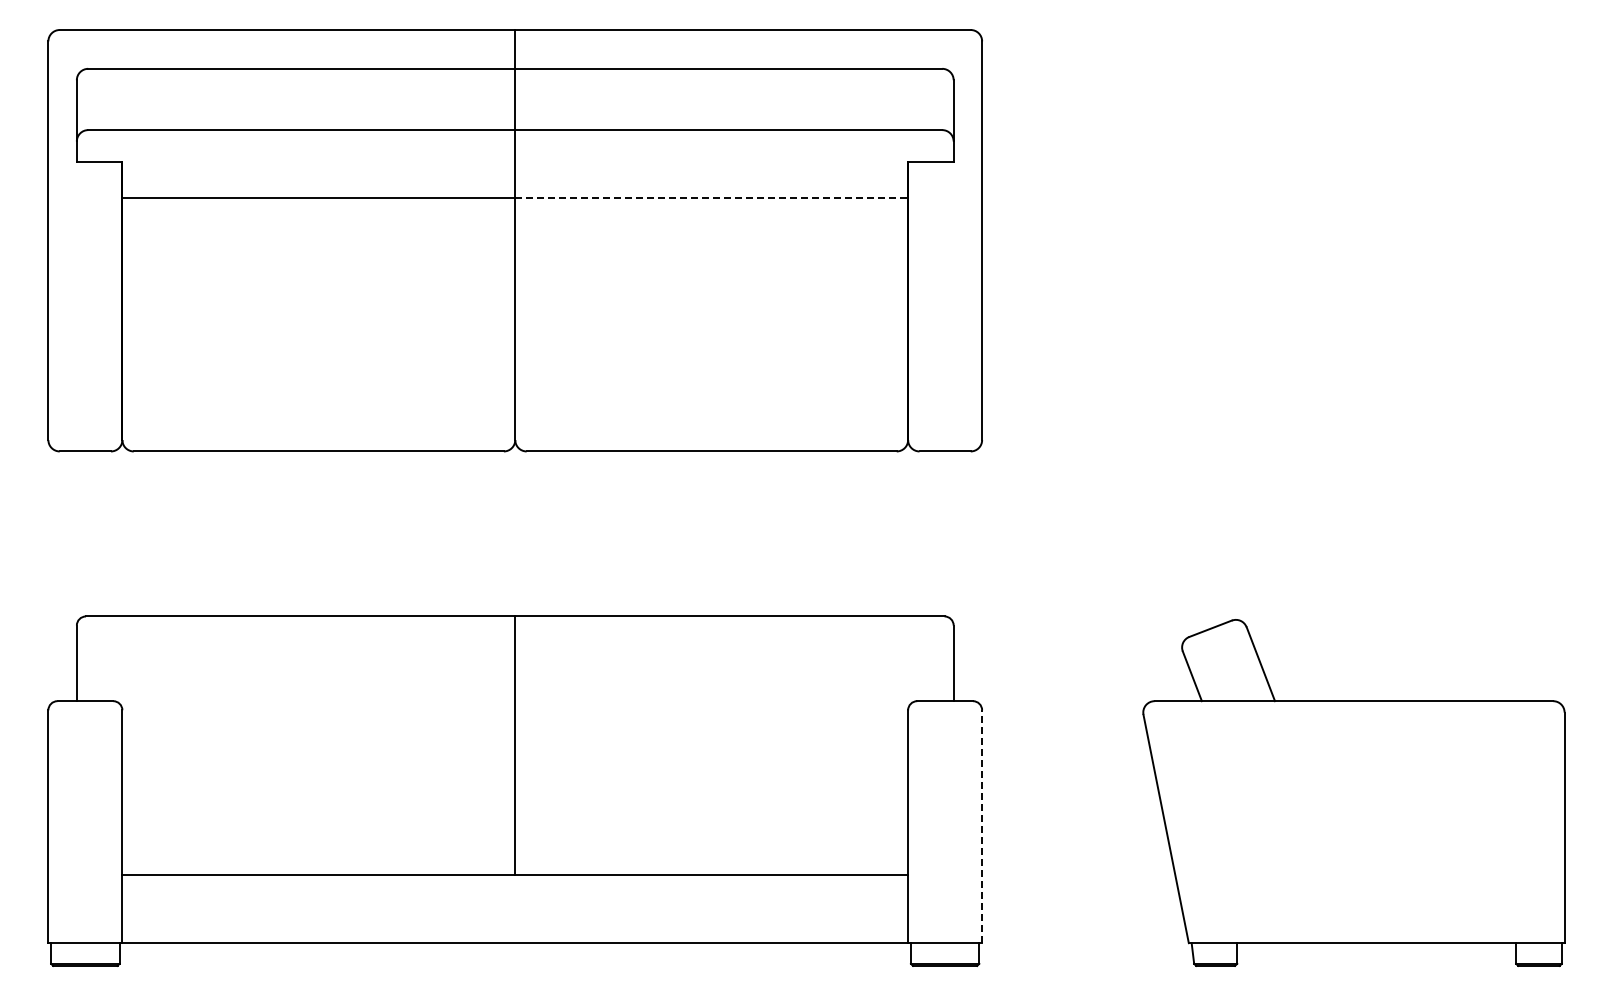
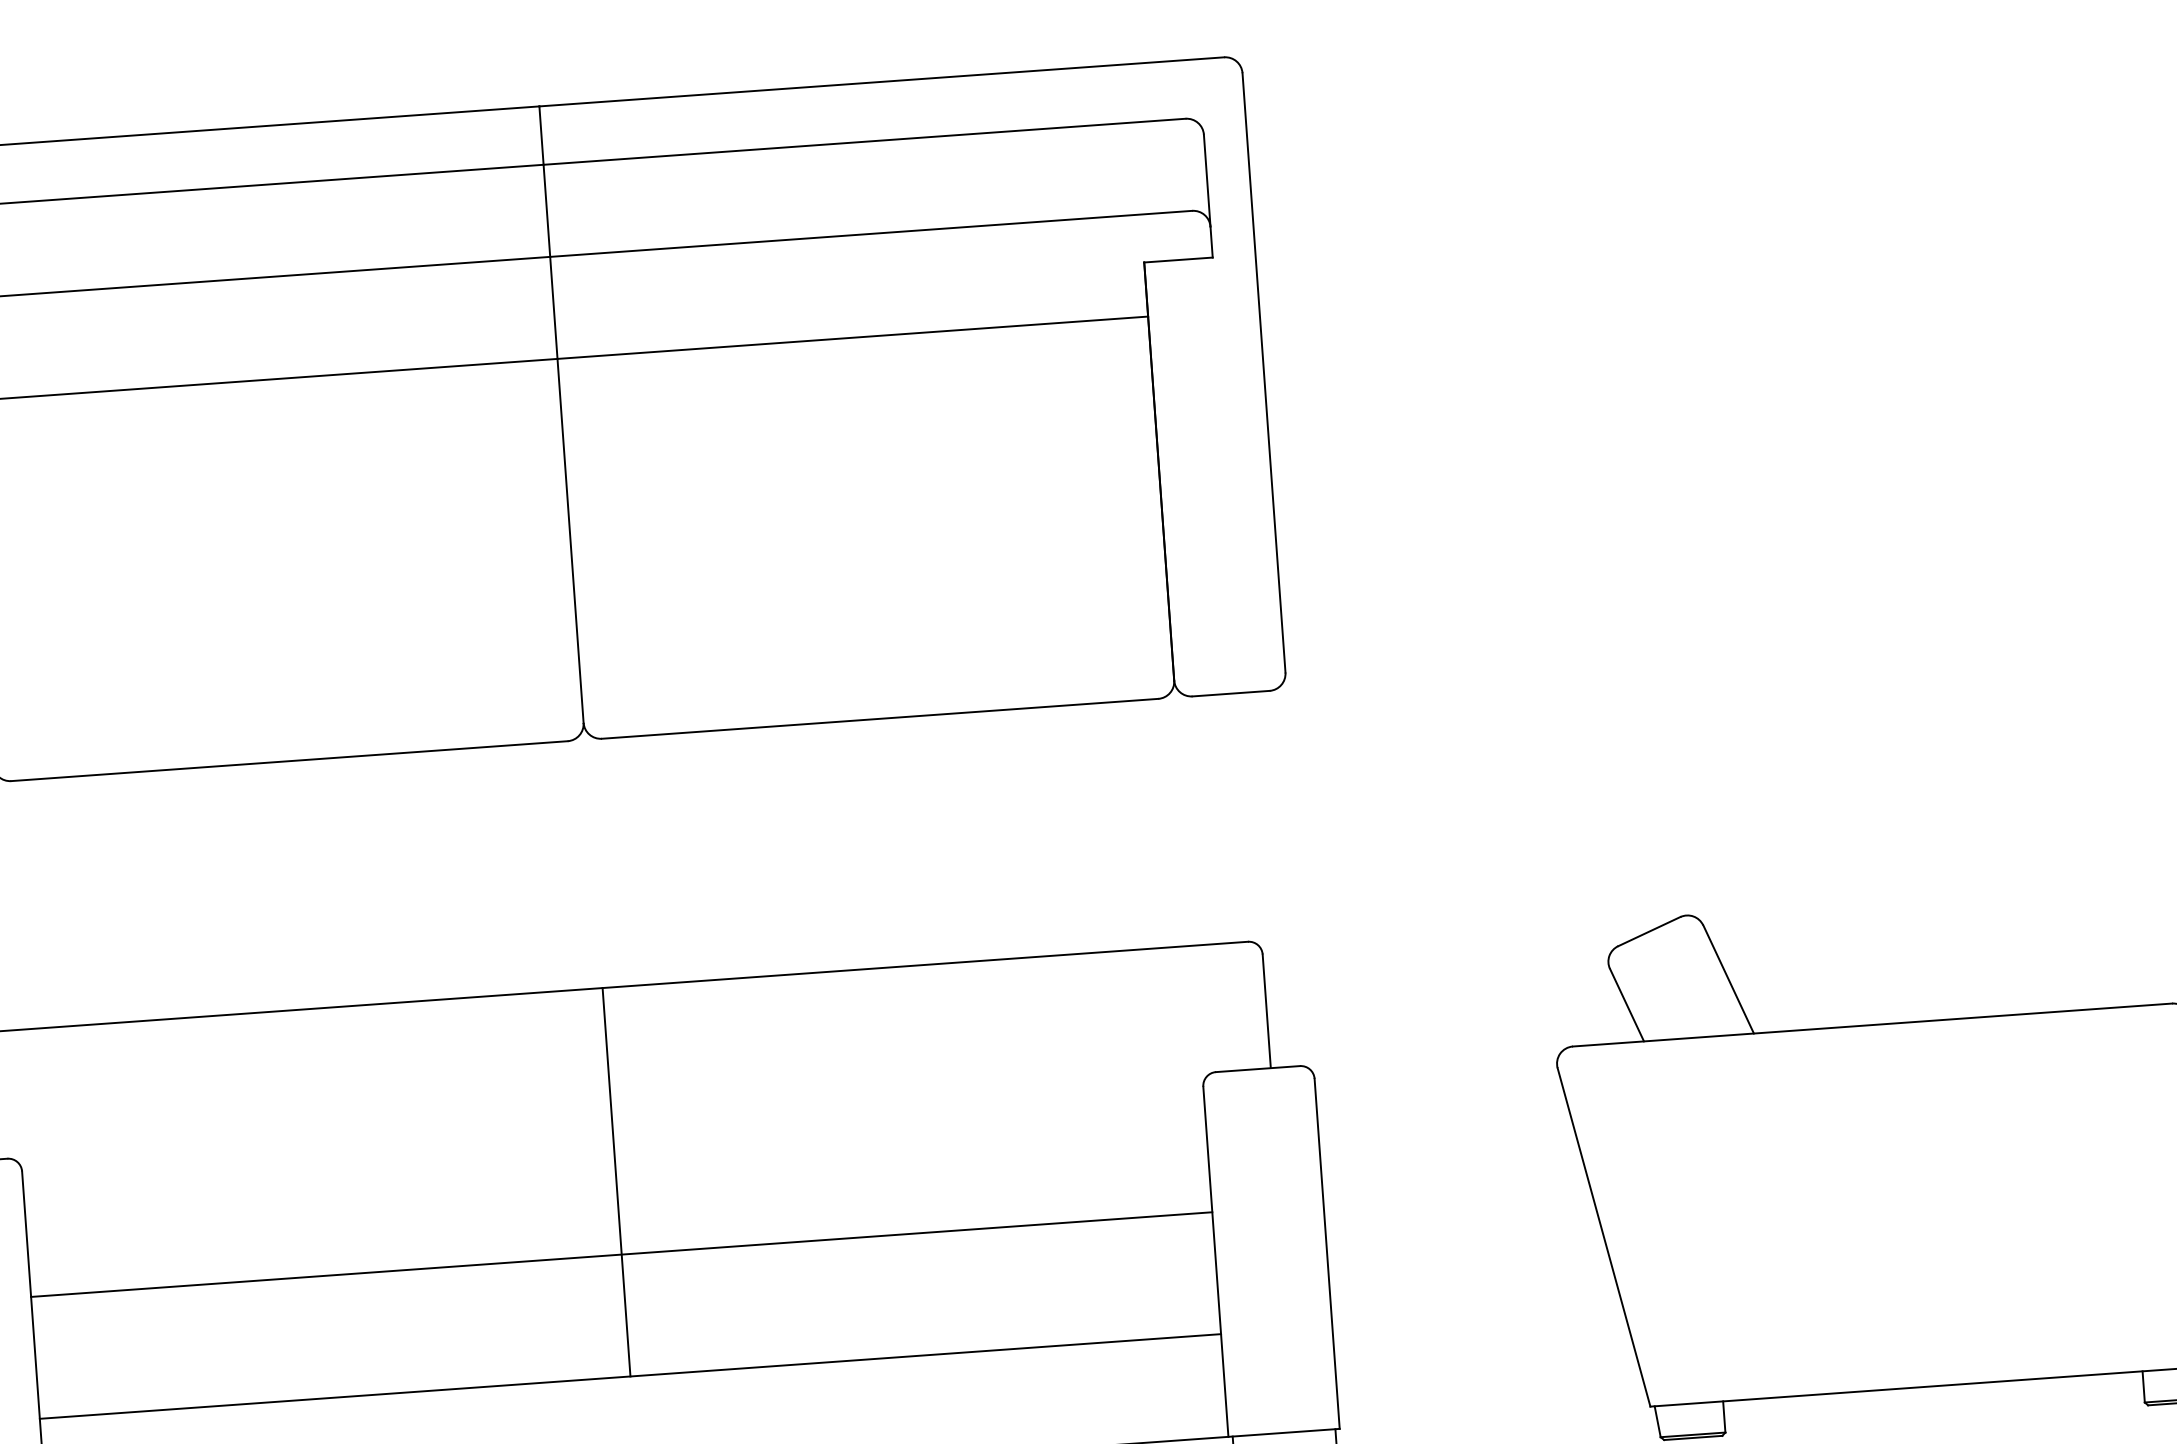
line: (712, 197) -> (853, 336), dashed -> solid
line: (515, 793) -> (622, 1254), added
line: (982, 826) -> (1327, 1253), dashed -> solid

